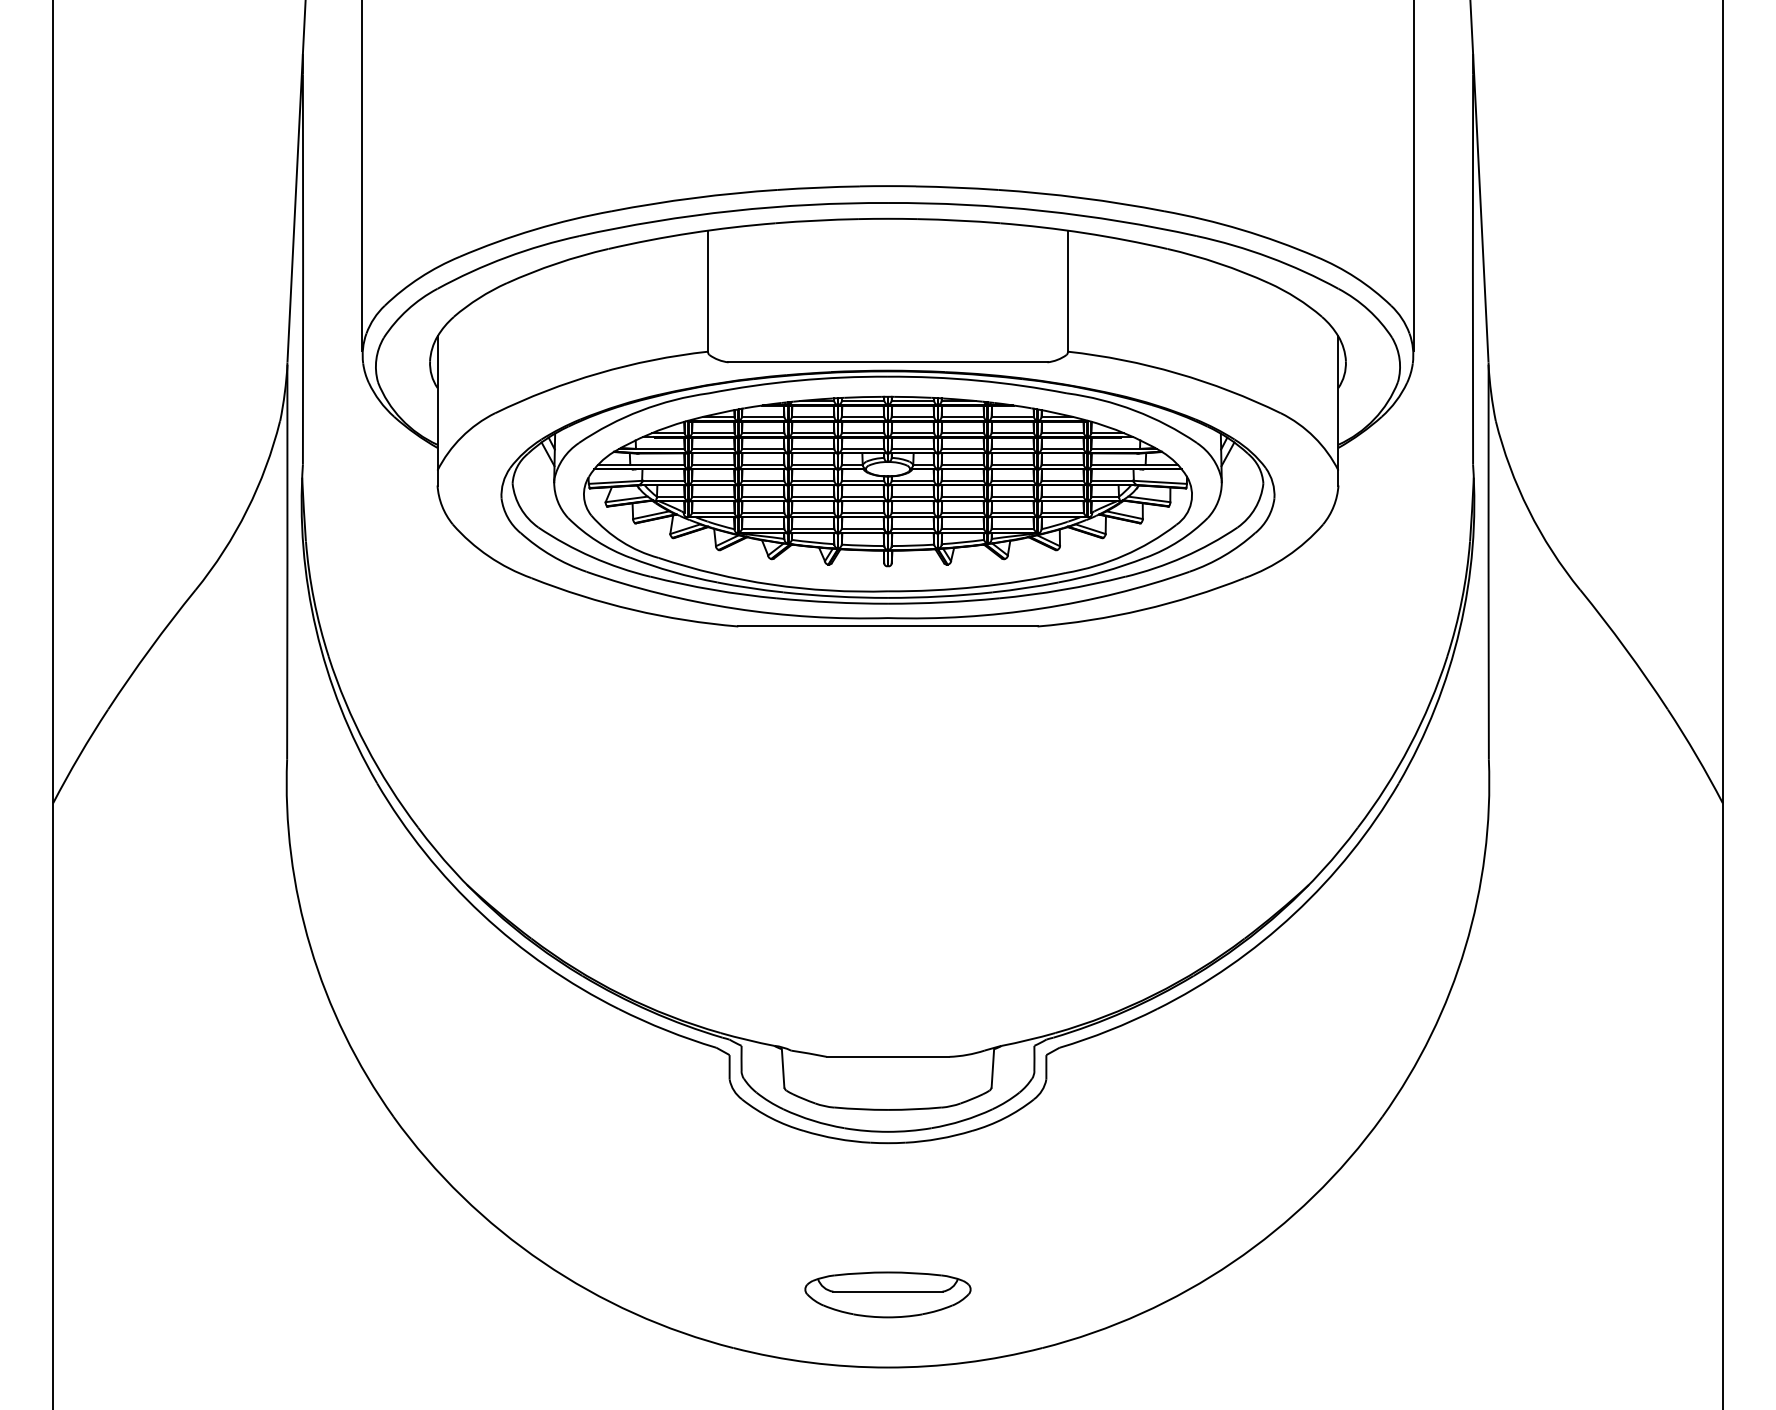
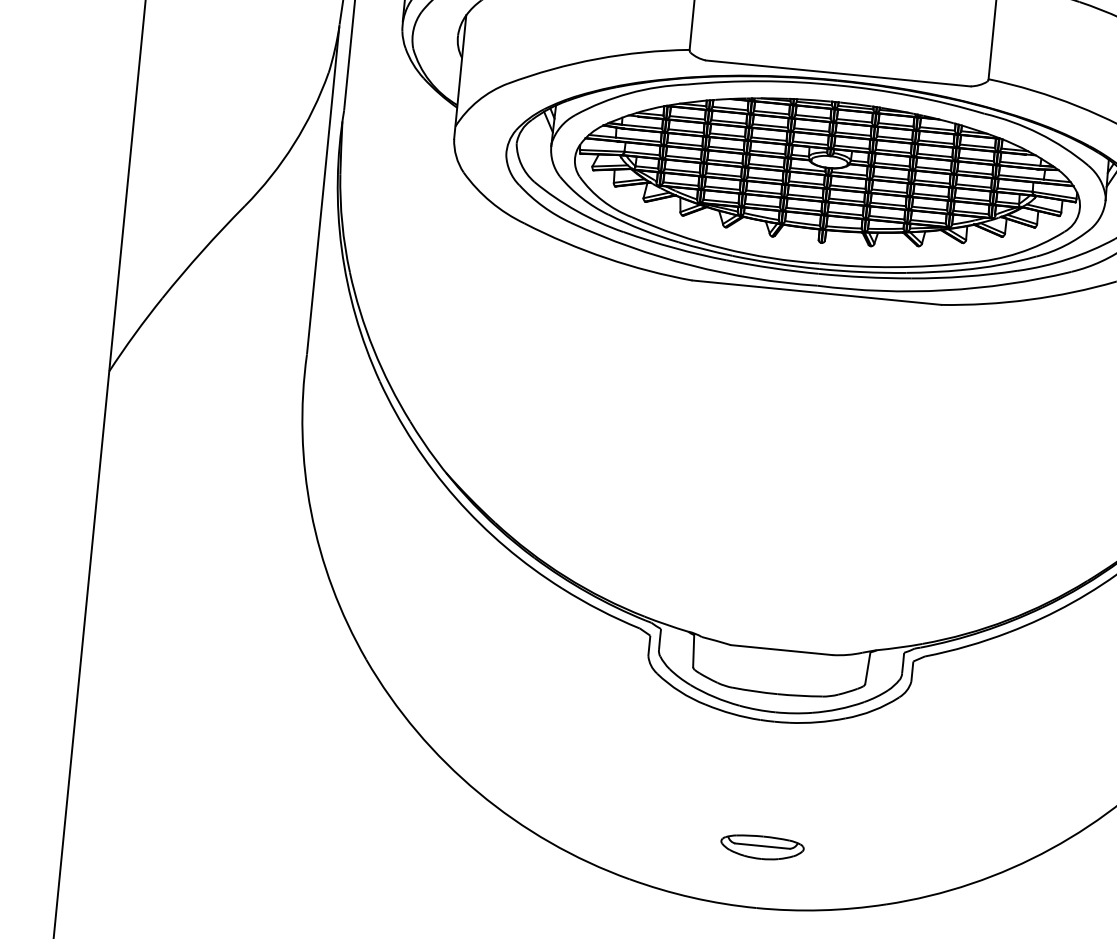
part: (887, 1294) -> (761, 847), size x0.6

